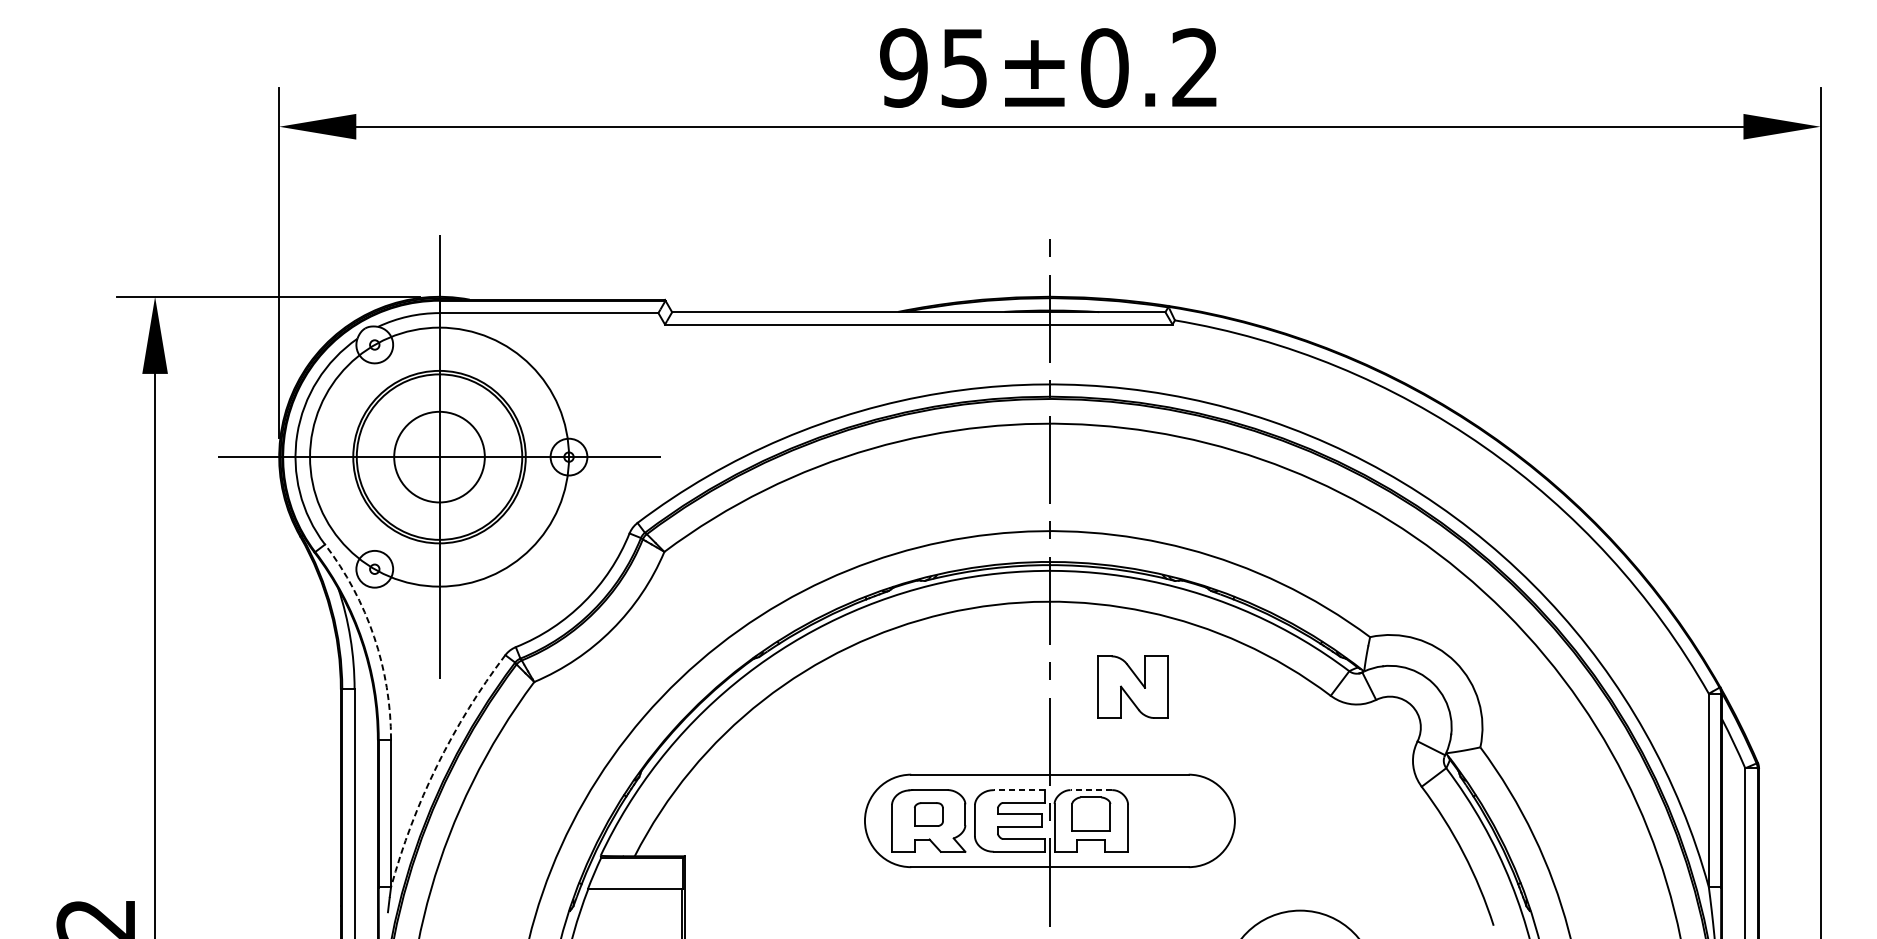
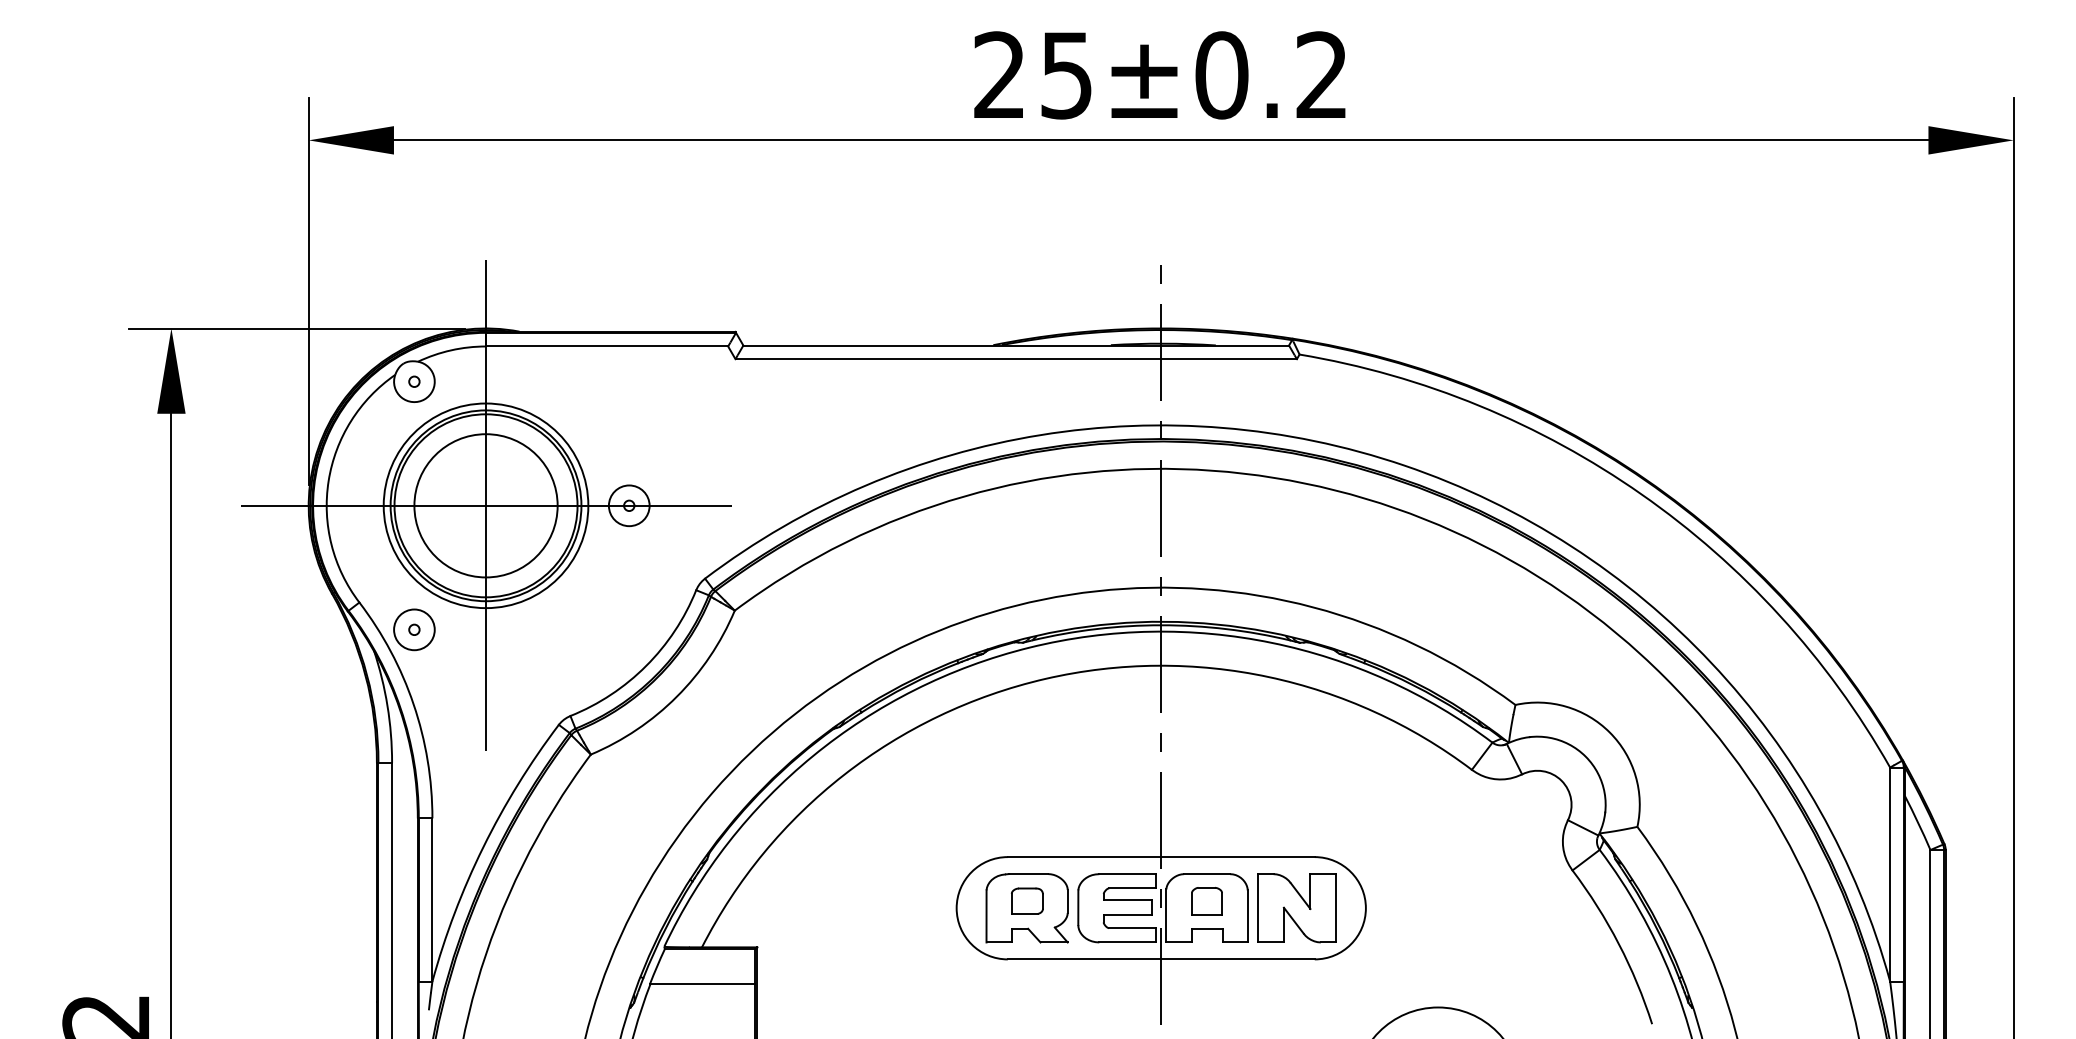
text: (903, 68) -> (999, 75), 95±0.2 -> 25±0.2
circle: (439, 456) -> (485, 505), size x0.71
circle: (439, 456) -> (485, 505), size x1.43
arc: (373, 636) -> (413, 704), dashed -> solid
part: (1132, 687) -> (1296, 908), moved
arc: (437, 766) -> (483, 847), dashed -> solid
line: (1019, 790) -> (1127, 874), dashed -> solid
line: (1090, 790) -> (1206, 874), dashed -> solid
part: (1090, 814) -> (1206, 901), size x0.71

